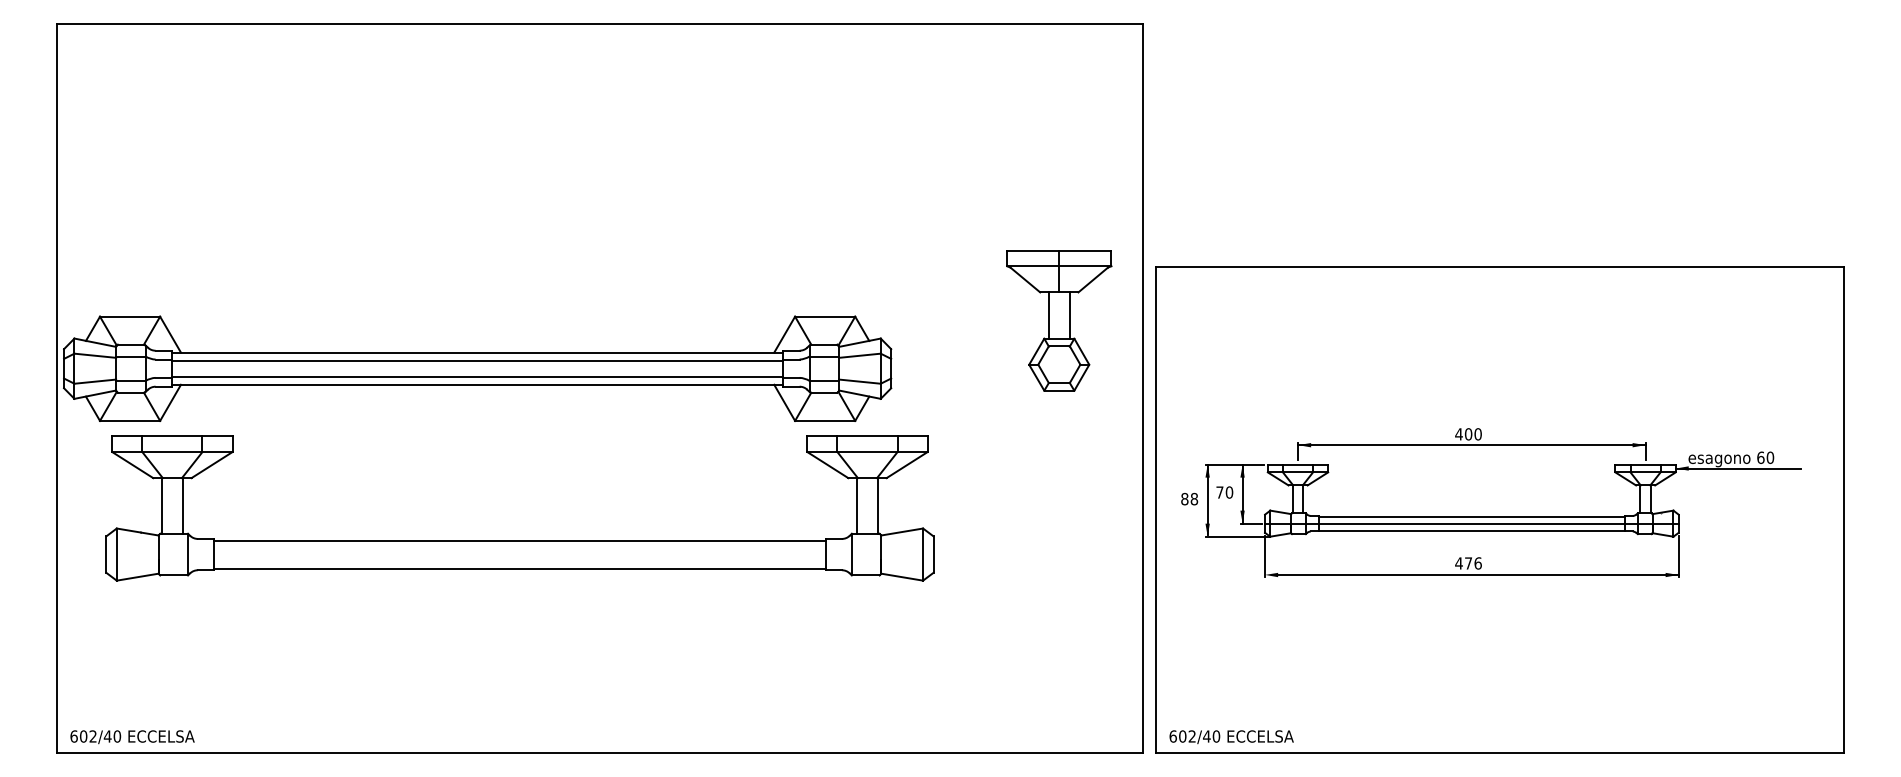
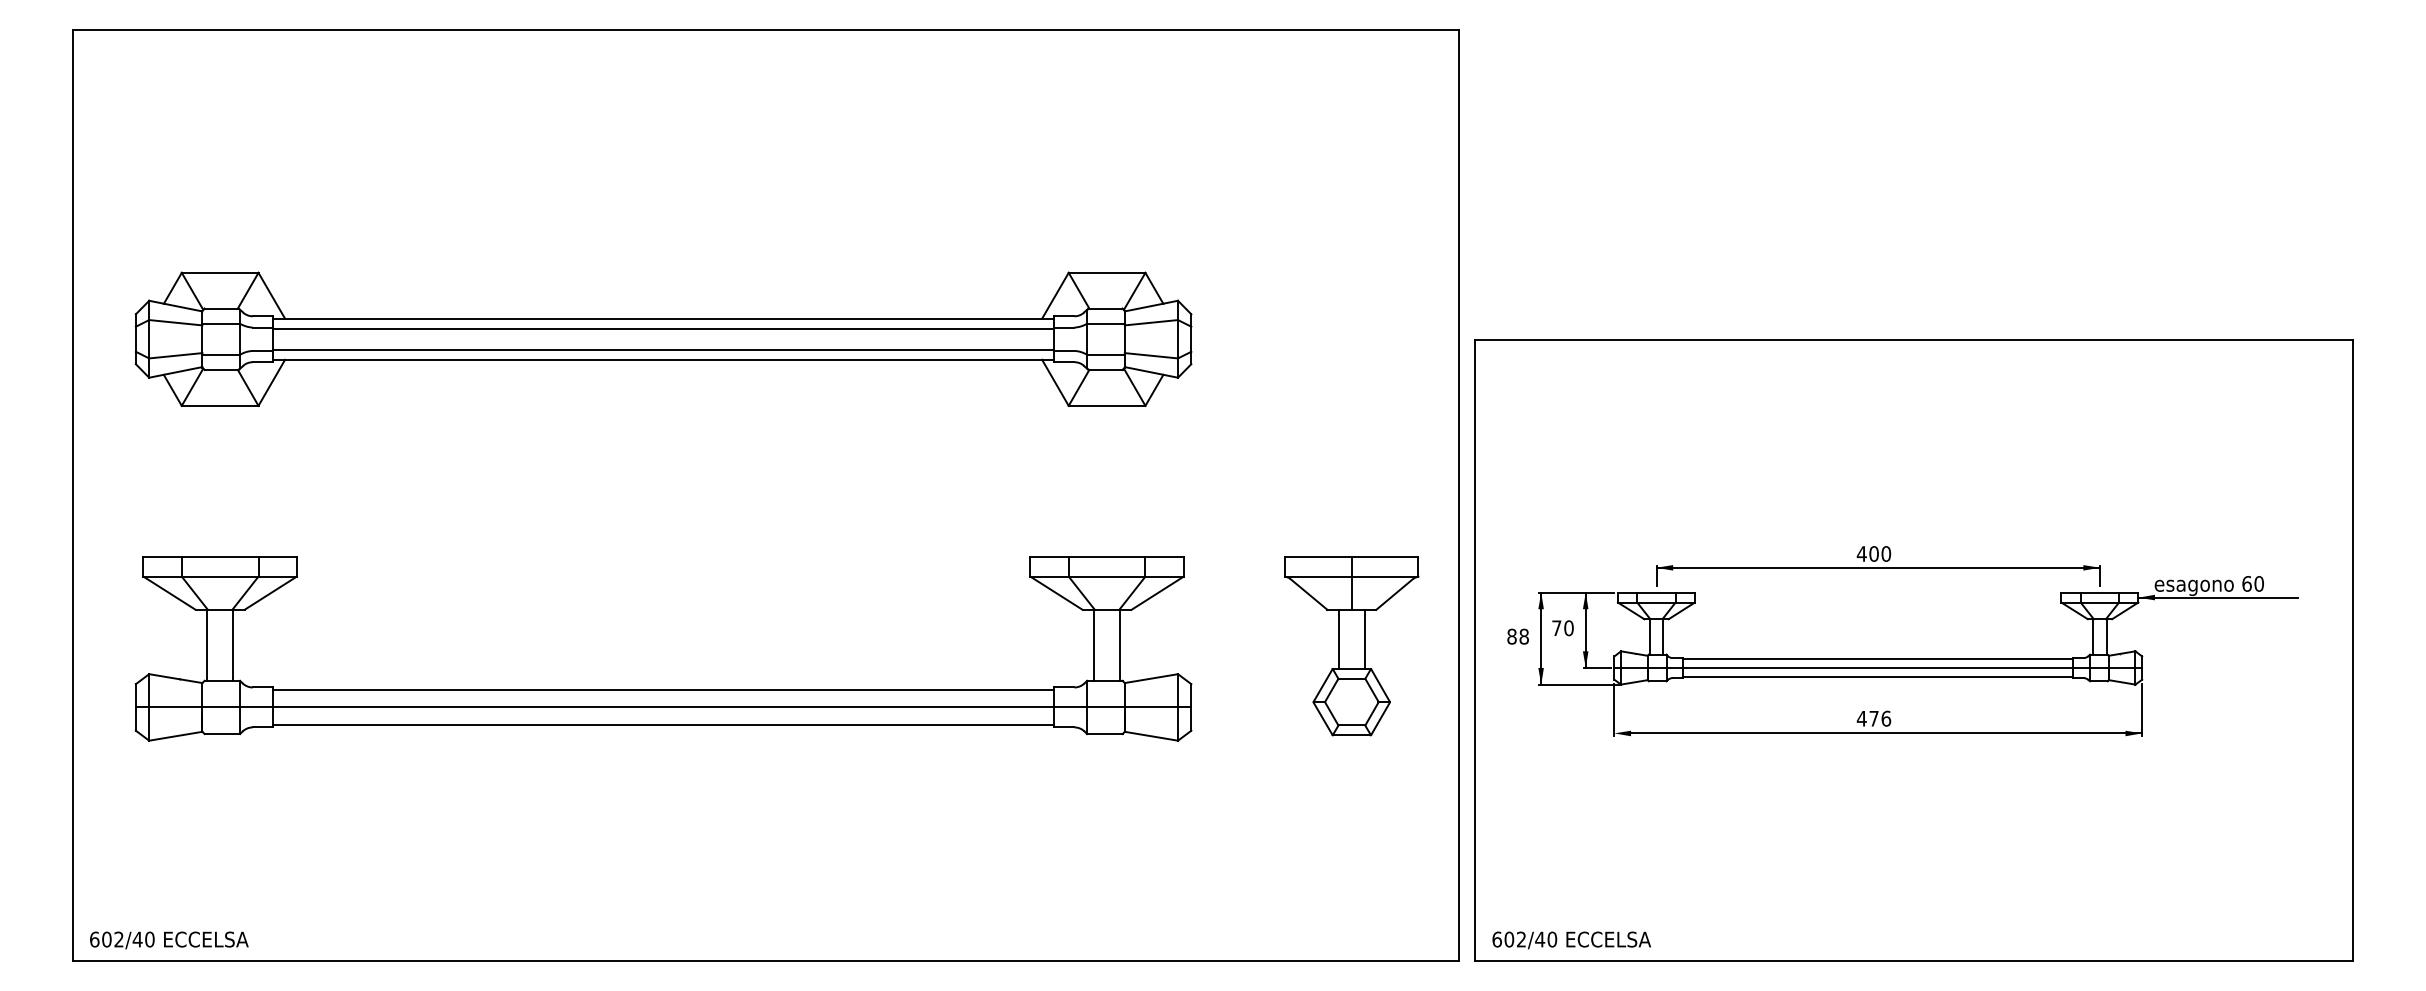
part: (1059, 321) -> (1351, 646), moved
part: (477, 368) -> (663, 338), moved
line: (519, 554) -> (663, 707), added

